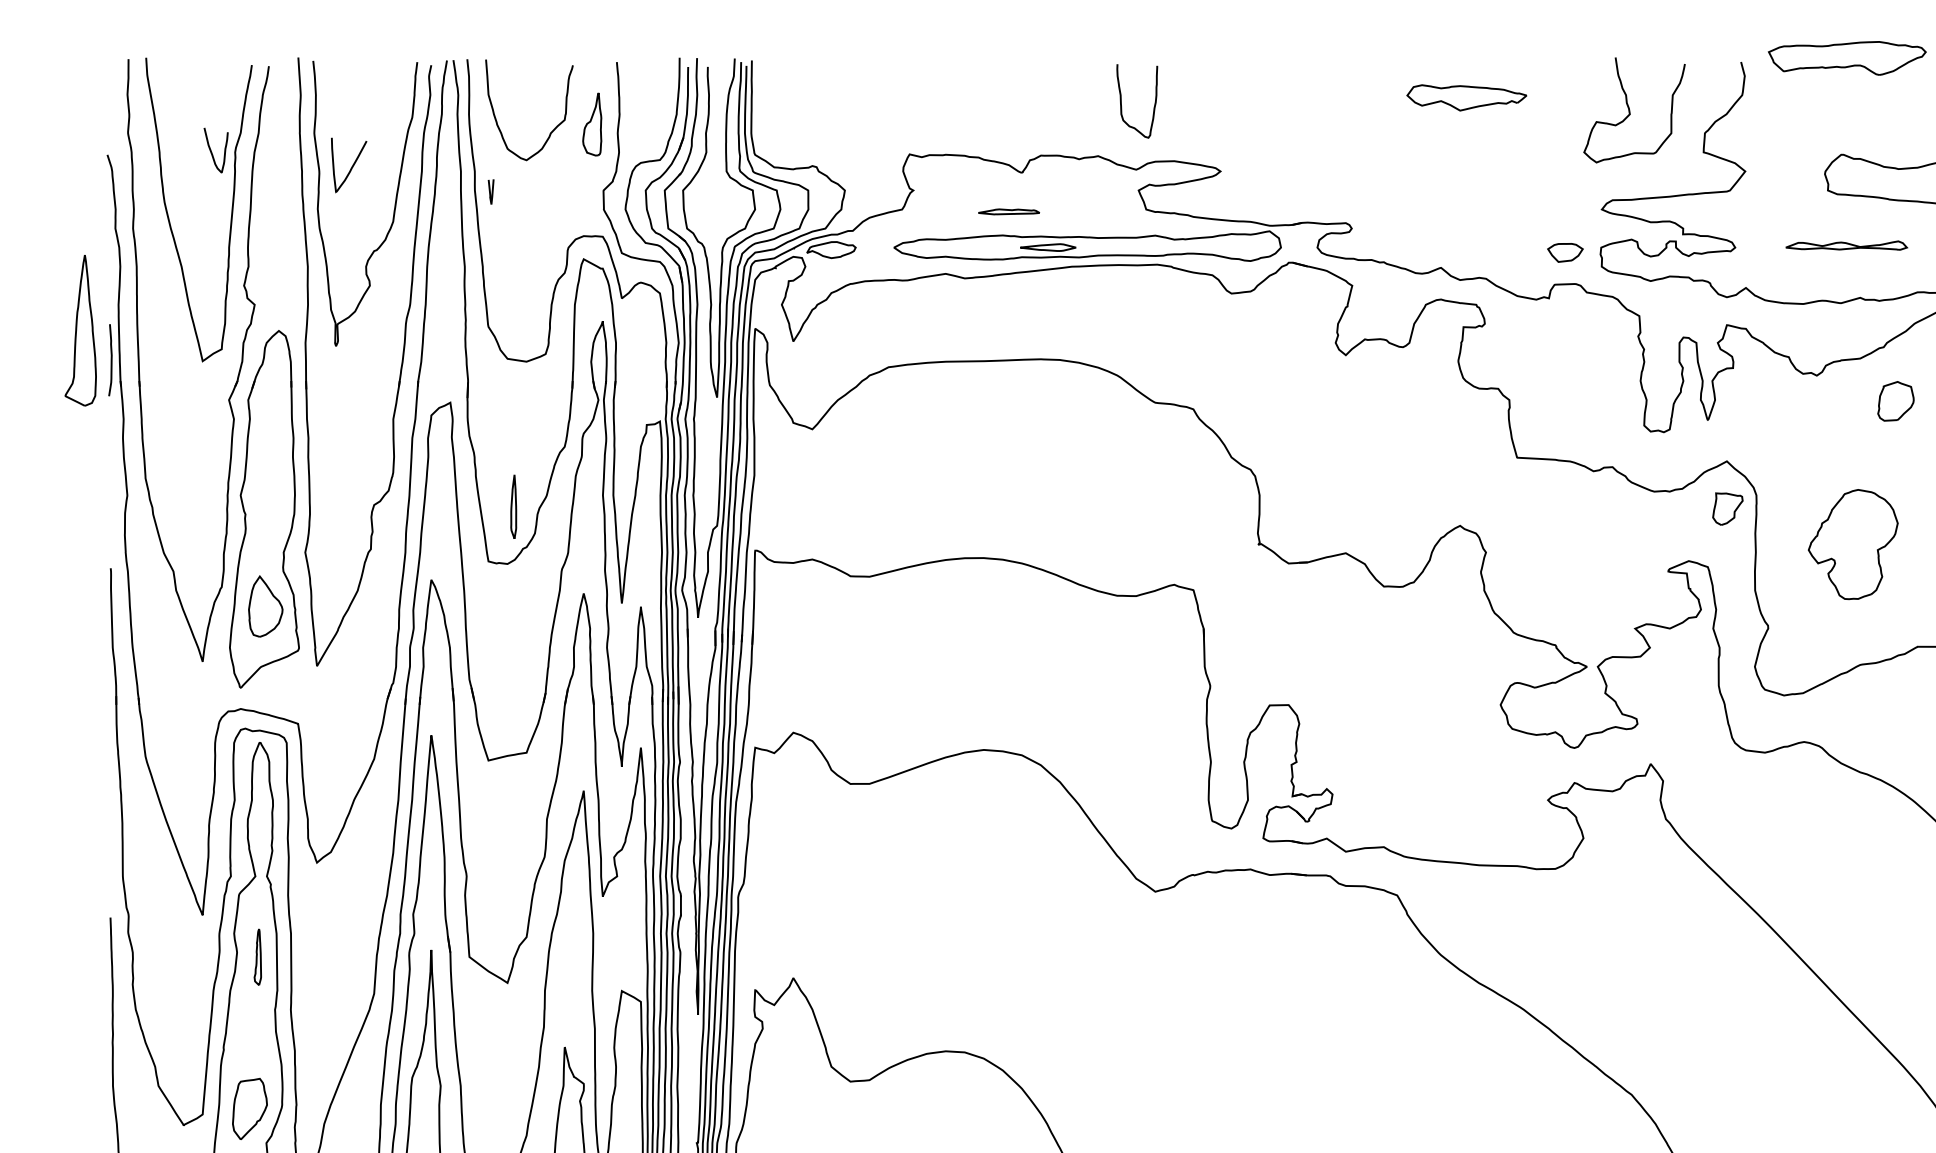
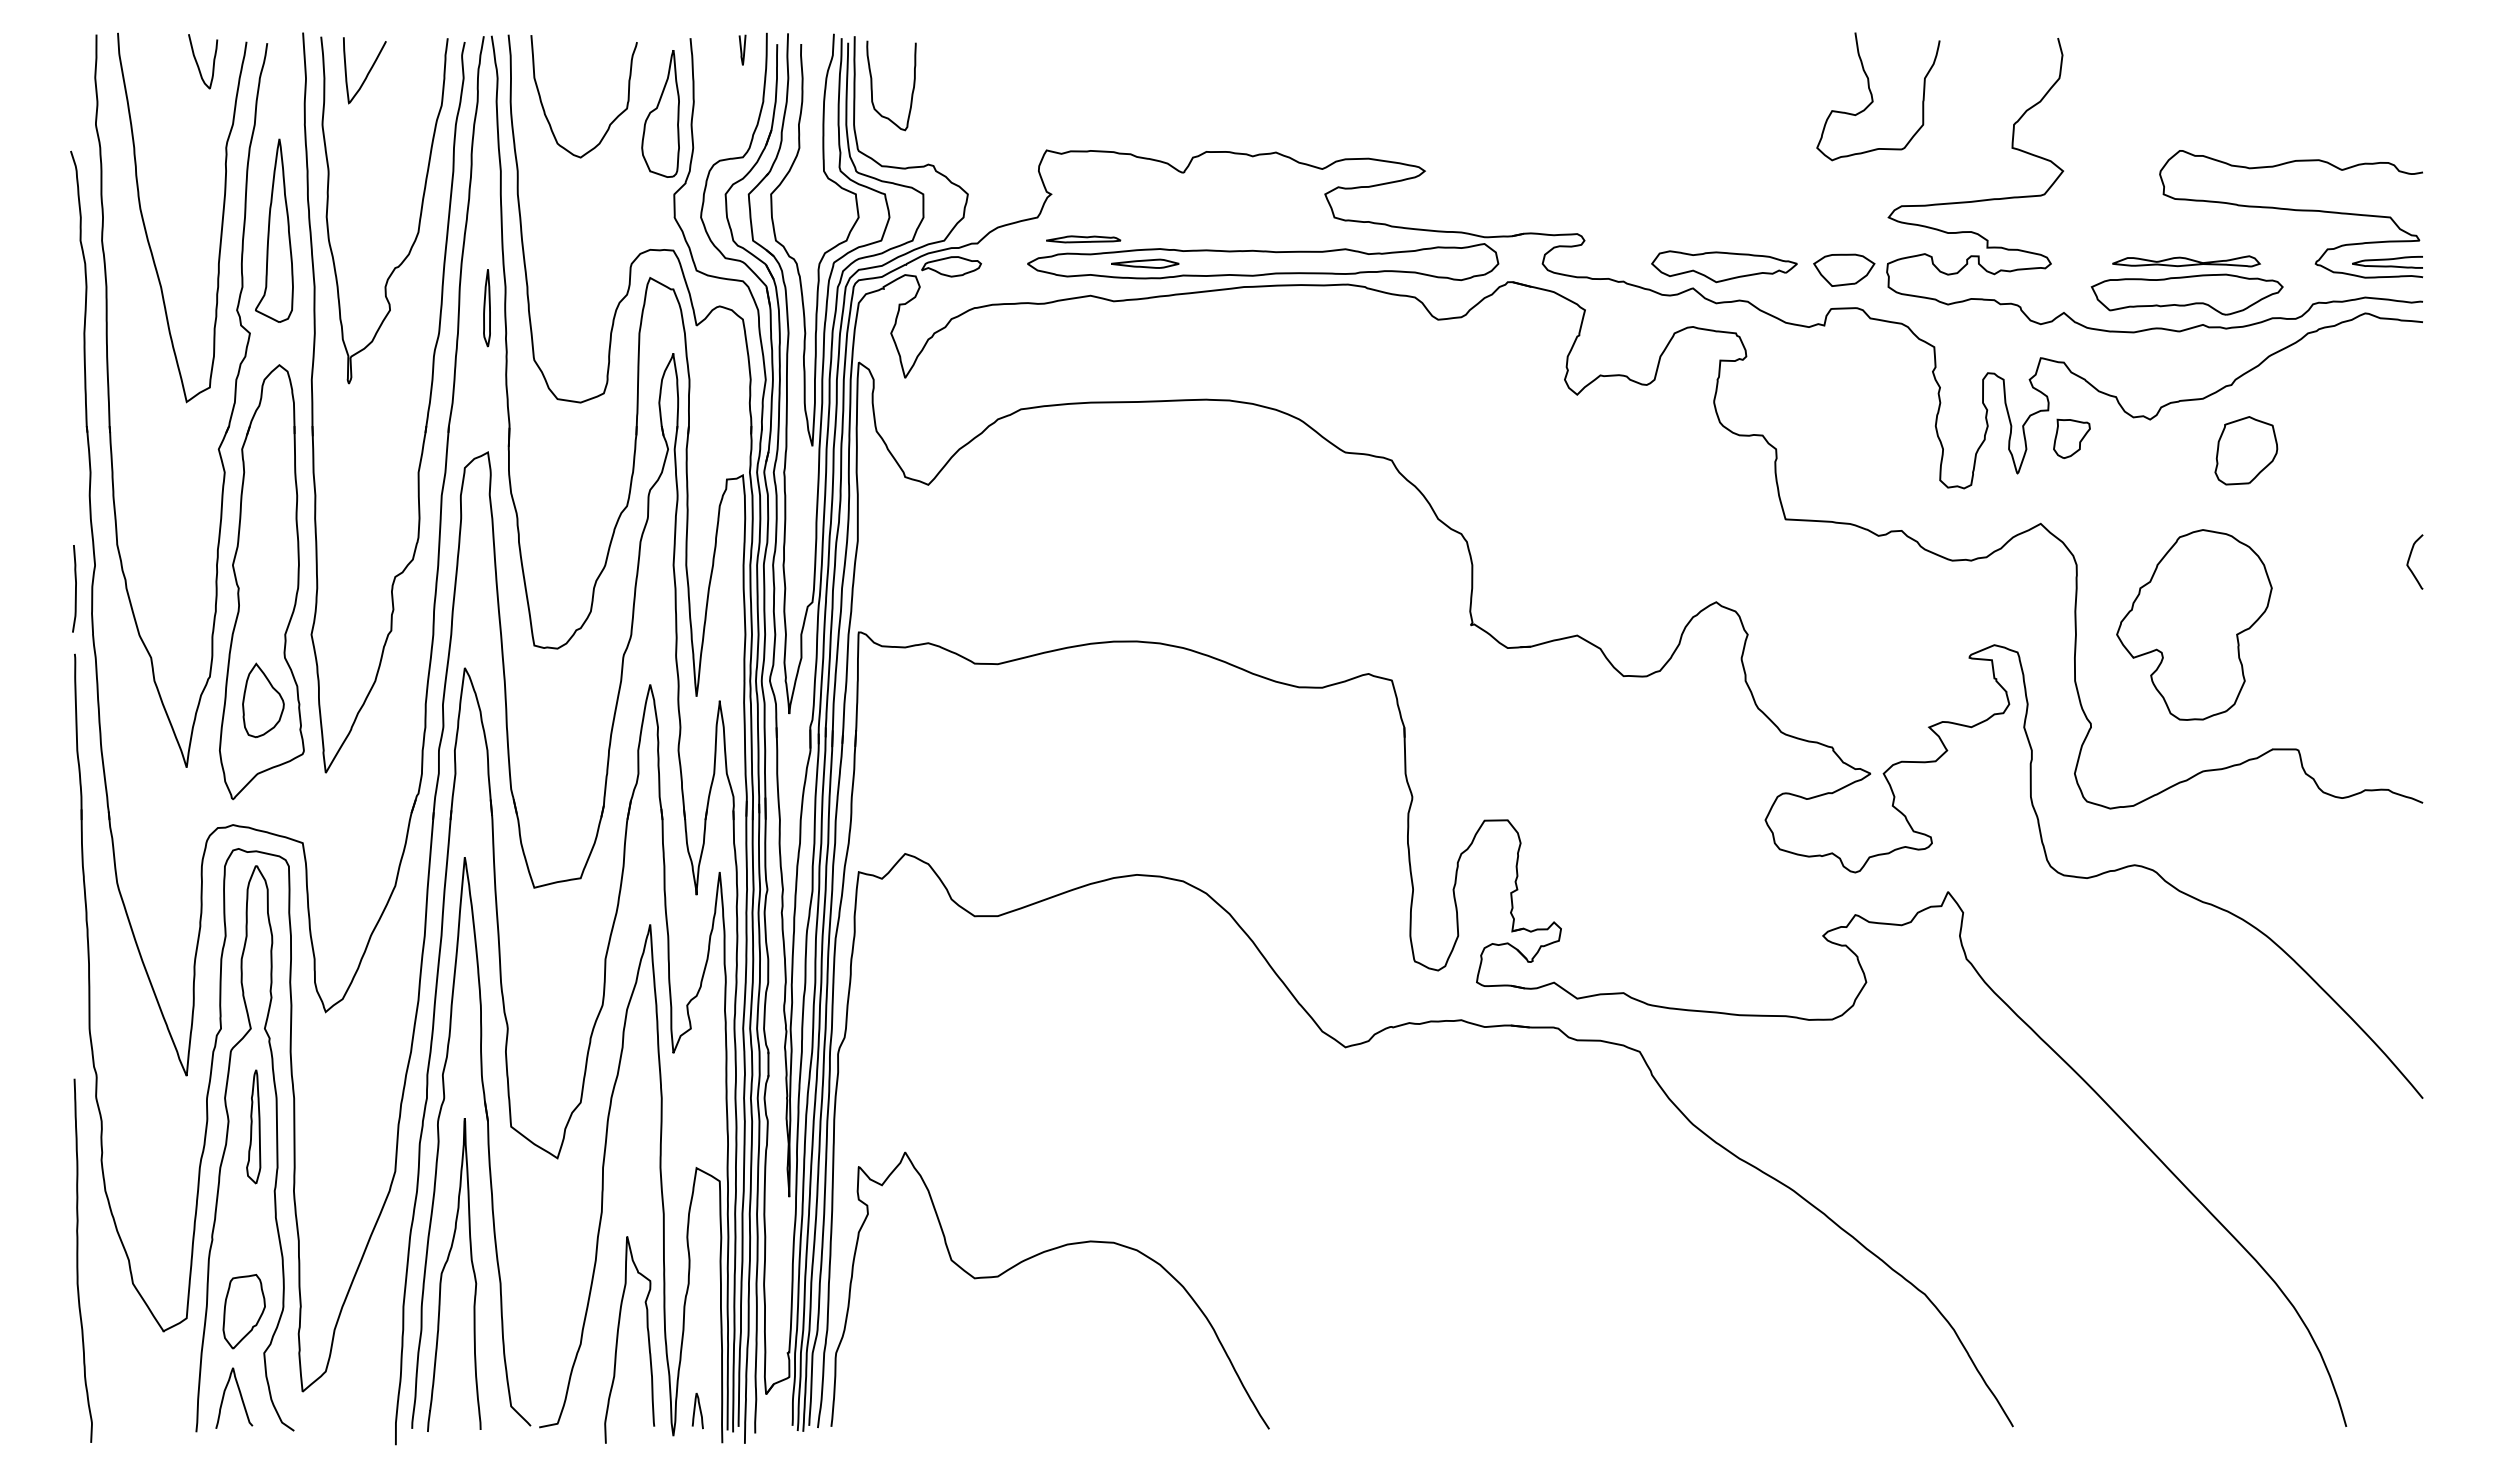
part: (1846, 58) -> (2186, 294), moved
part: (1466, 97) -> (1724, 266), moved
curve: (1121, 101) -> (872, 85), moved
curve: (1630, 111) -> (1873, 98), moved
part: (592, 124) -> (660, 113), size x1.67
curve: (212, 152) -> (198, 64), moved
curve: (352, 165) -> (368, 71), moved
curve: (490, 191) -> (741, 49), moved
part: (1009, 211) -> (1083, 239), moved
part: (1048, 247) -> (1145, 263), moved
part: (1565, 252) -> (1844, 269), size x1.43
part: (80, 330) -> (274, 230), moved
curve: (111, 359) -> (75, 588), moved
part: (1896, 401) -> (2246, 450), size x1.43
part: (513, 507) -> (486, 308), moved
part: (1727, 508) -> (2071, 438), moved
part: (1853, 544) -> (2194, 624), size x1.43
part: (257, 956) -> (253, 1126), size x1.67

